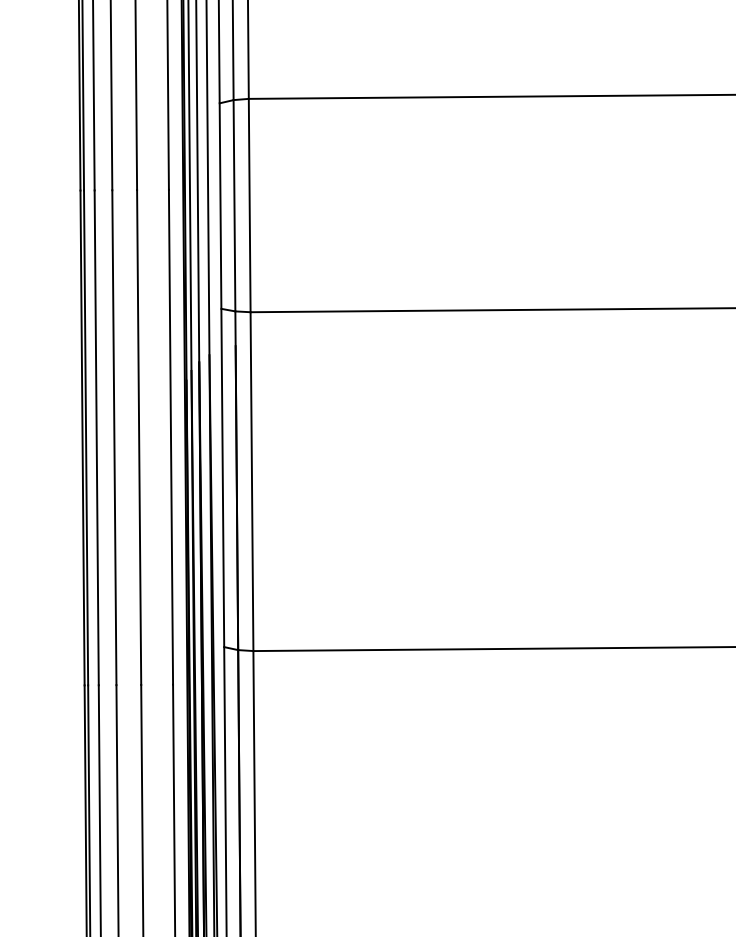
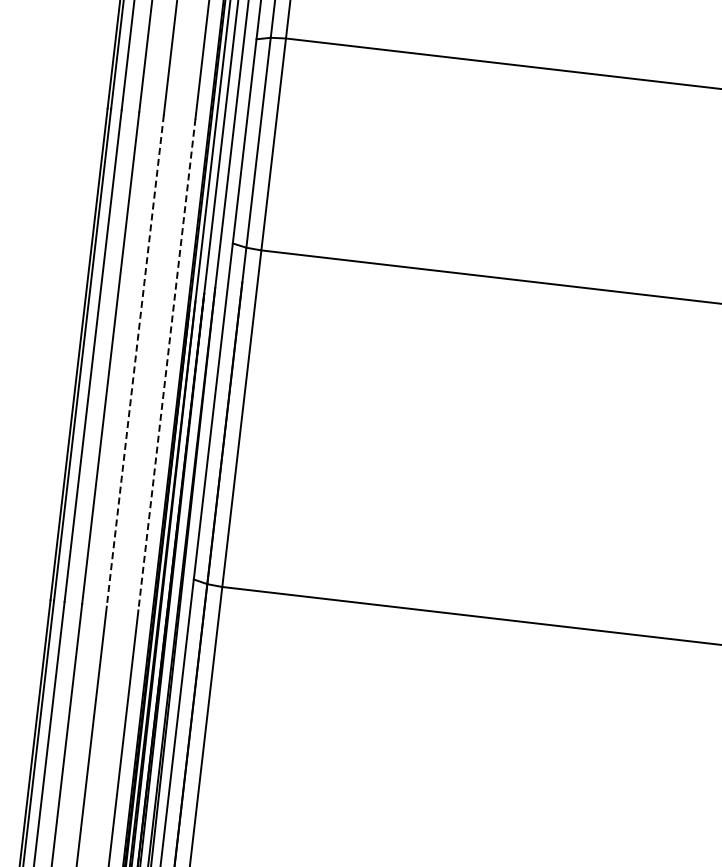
line: (171, 437) -> (167, 364), solid -> dashed
line: (139, 438) -> (135, 361), solid -> dashed

